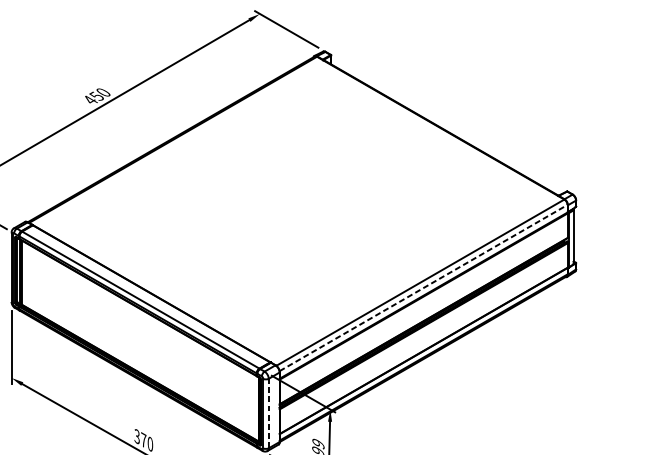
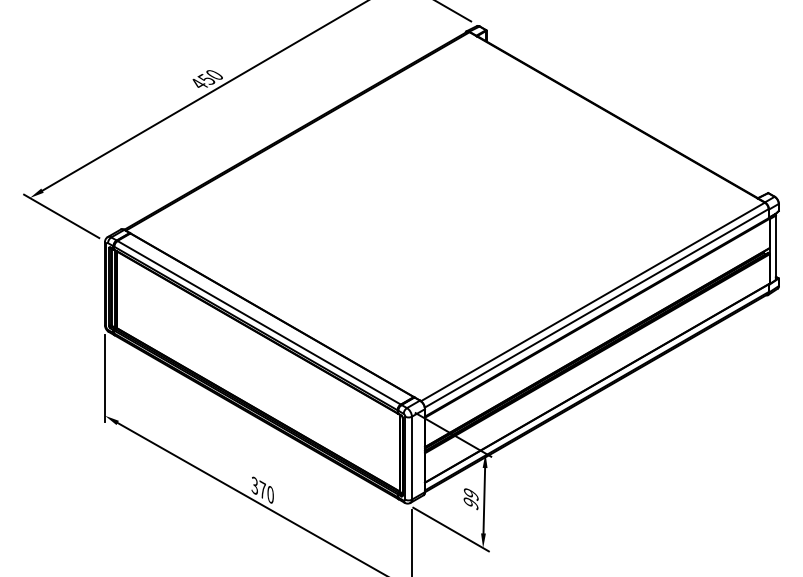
line: (424, 288) -> (597, 308), dashed -> solid
line: (268, 412) -> (411, 457), dashed -> solid

